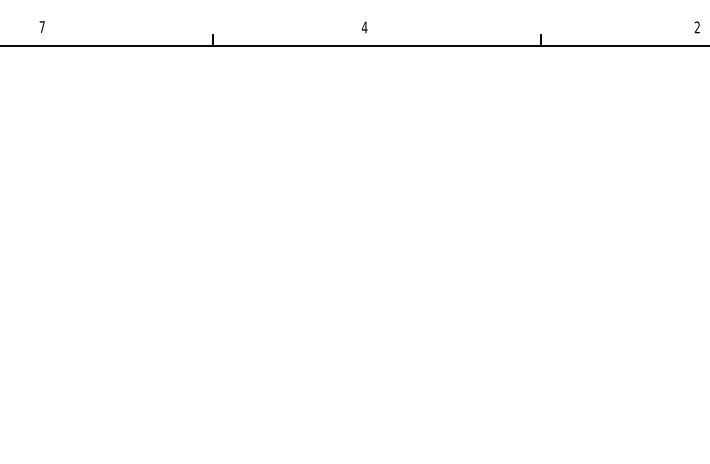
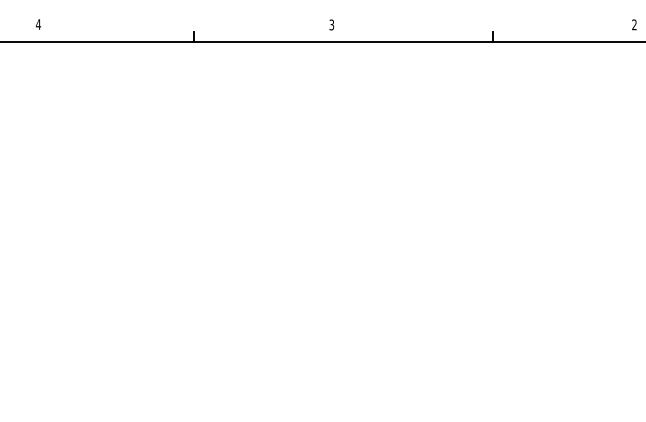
text: (41, 26) -> (37, 24), 7 -> 4
text: (364, 26) -> (331, 24), 4 -> 3

